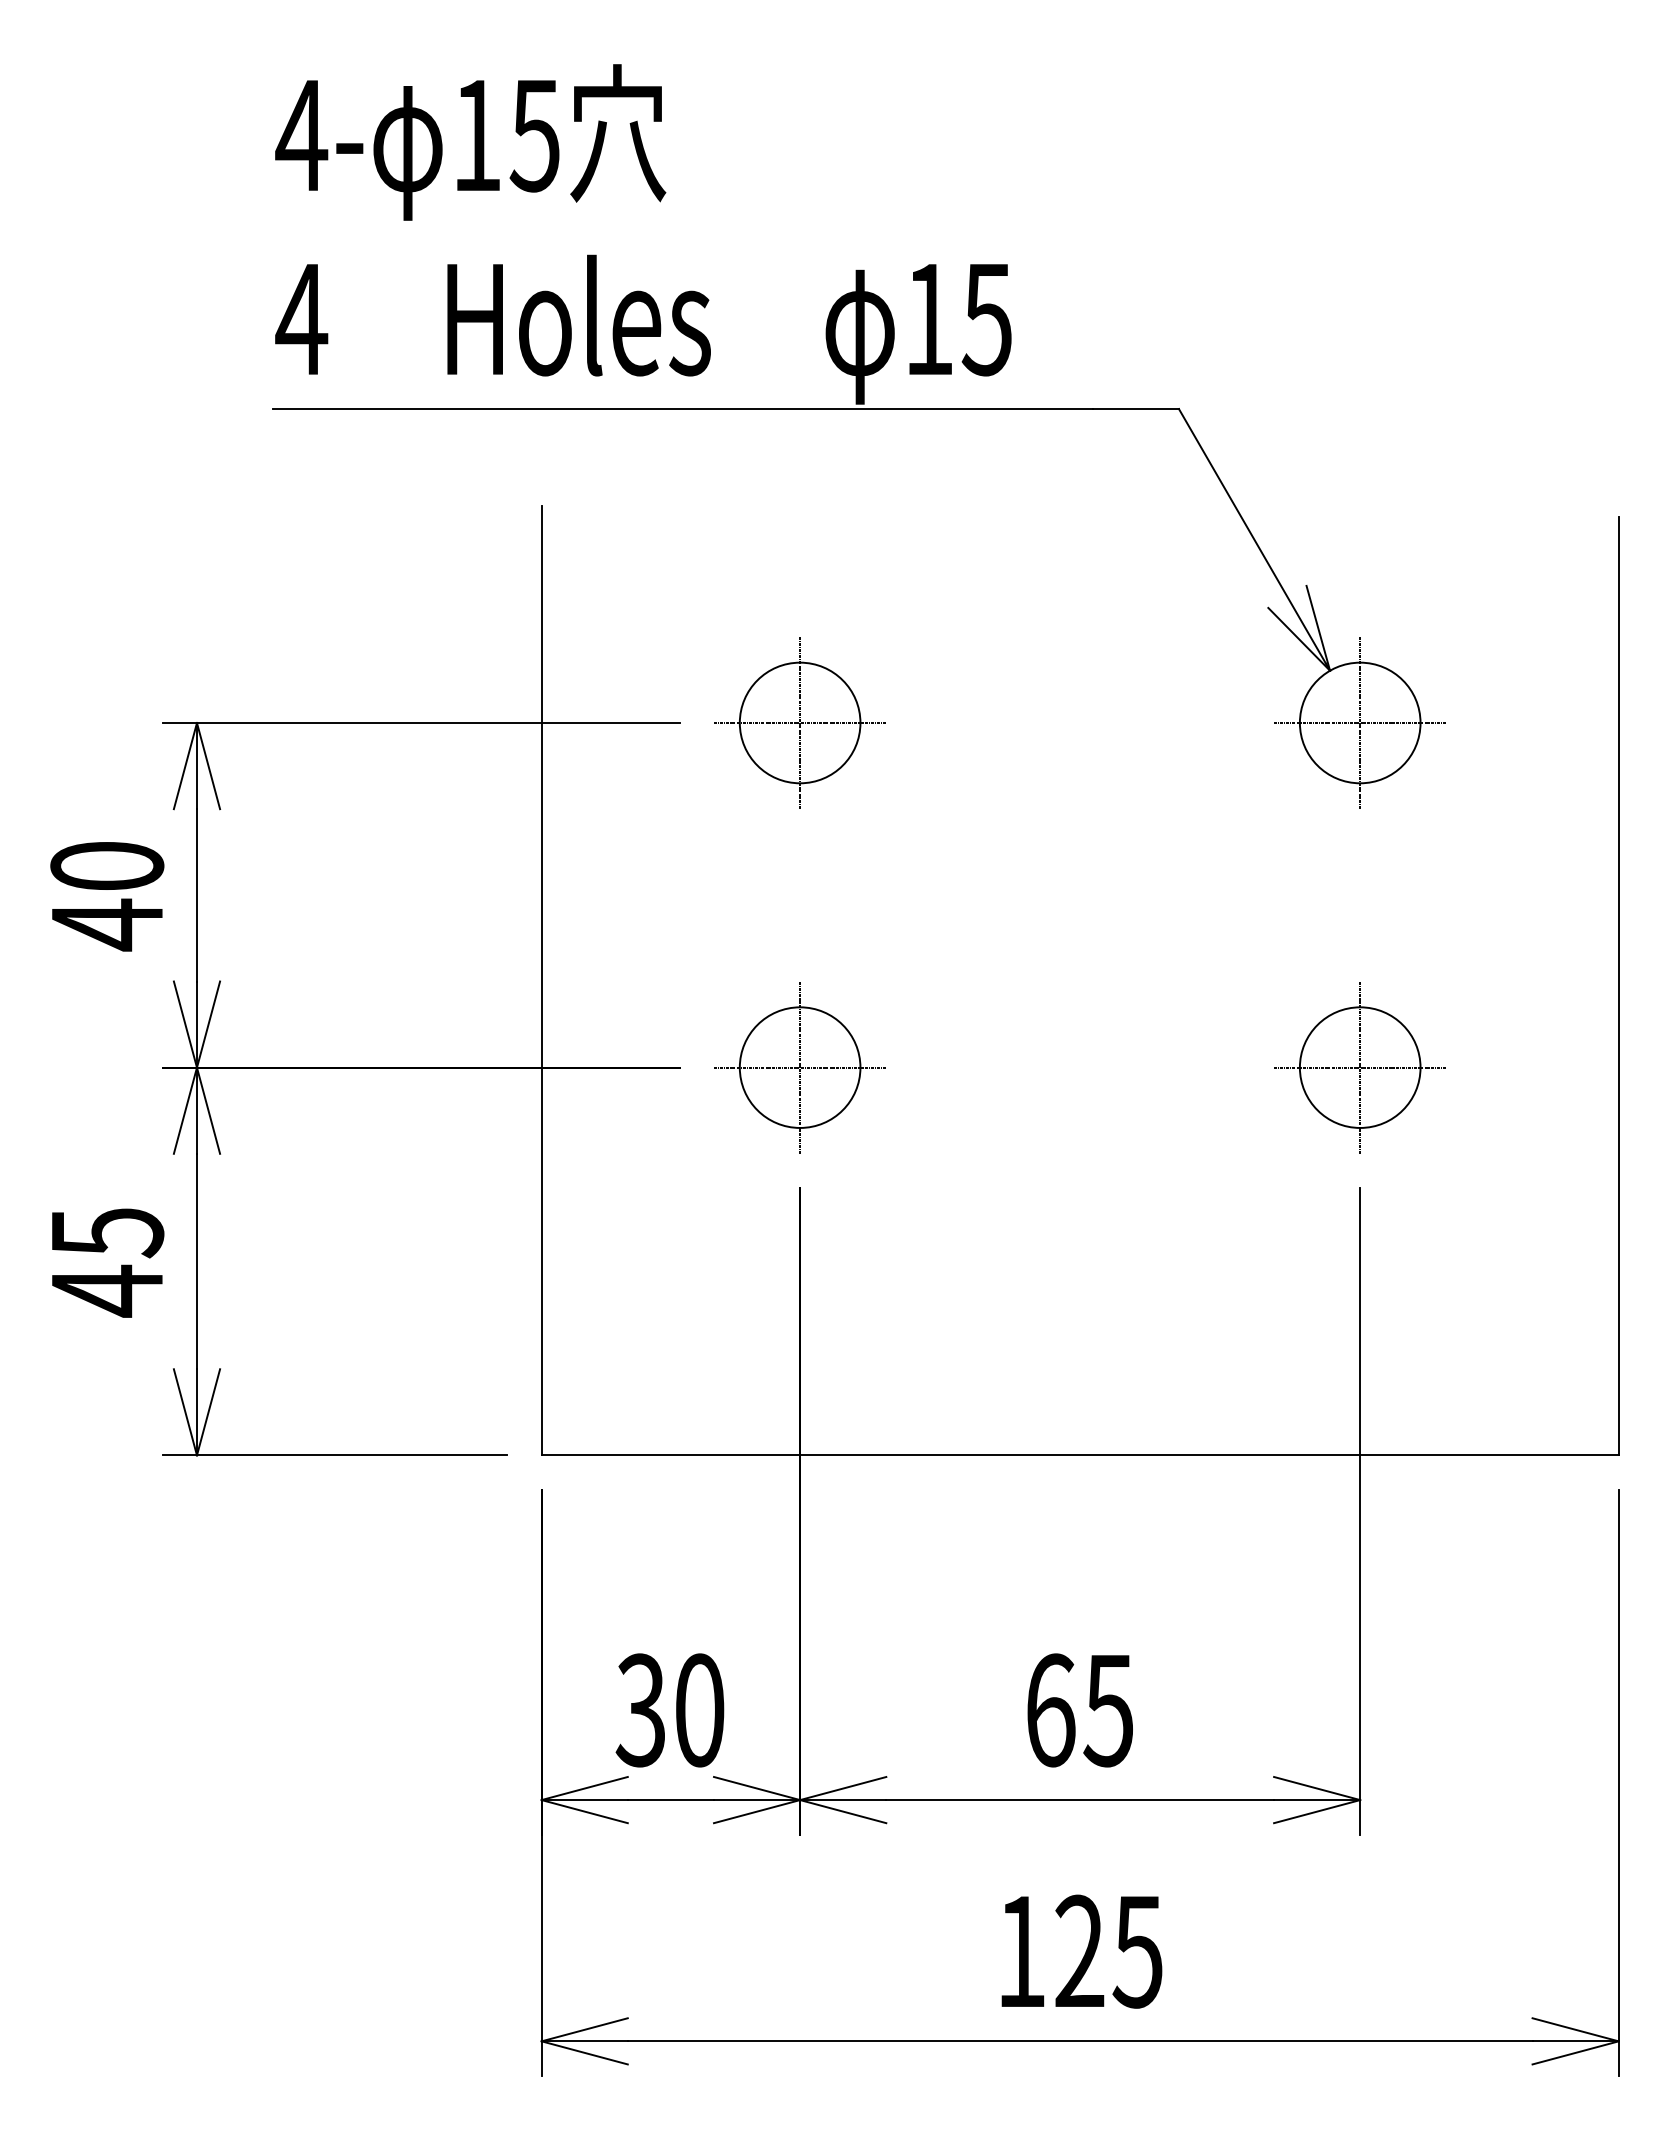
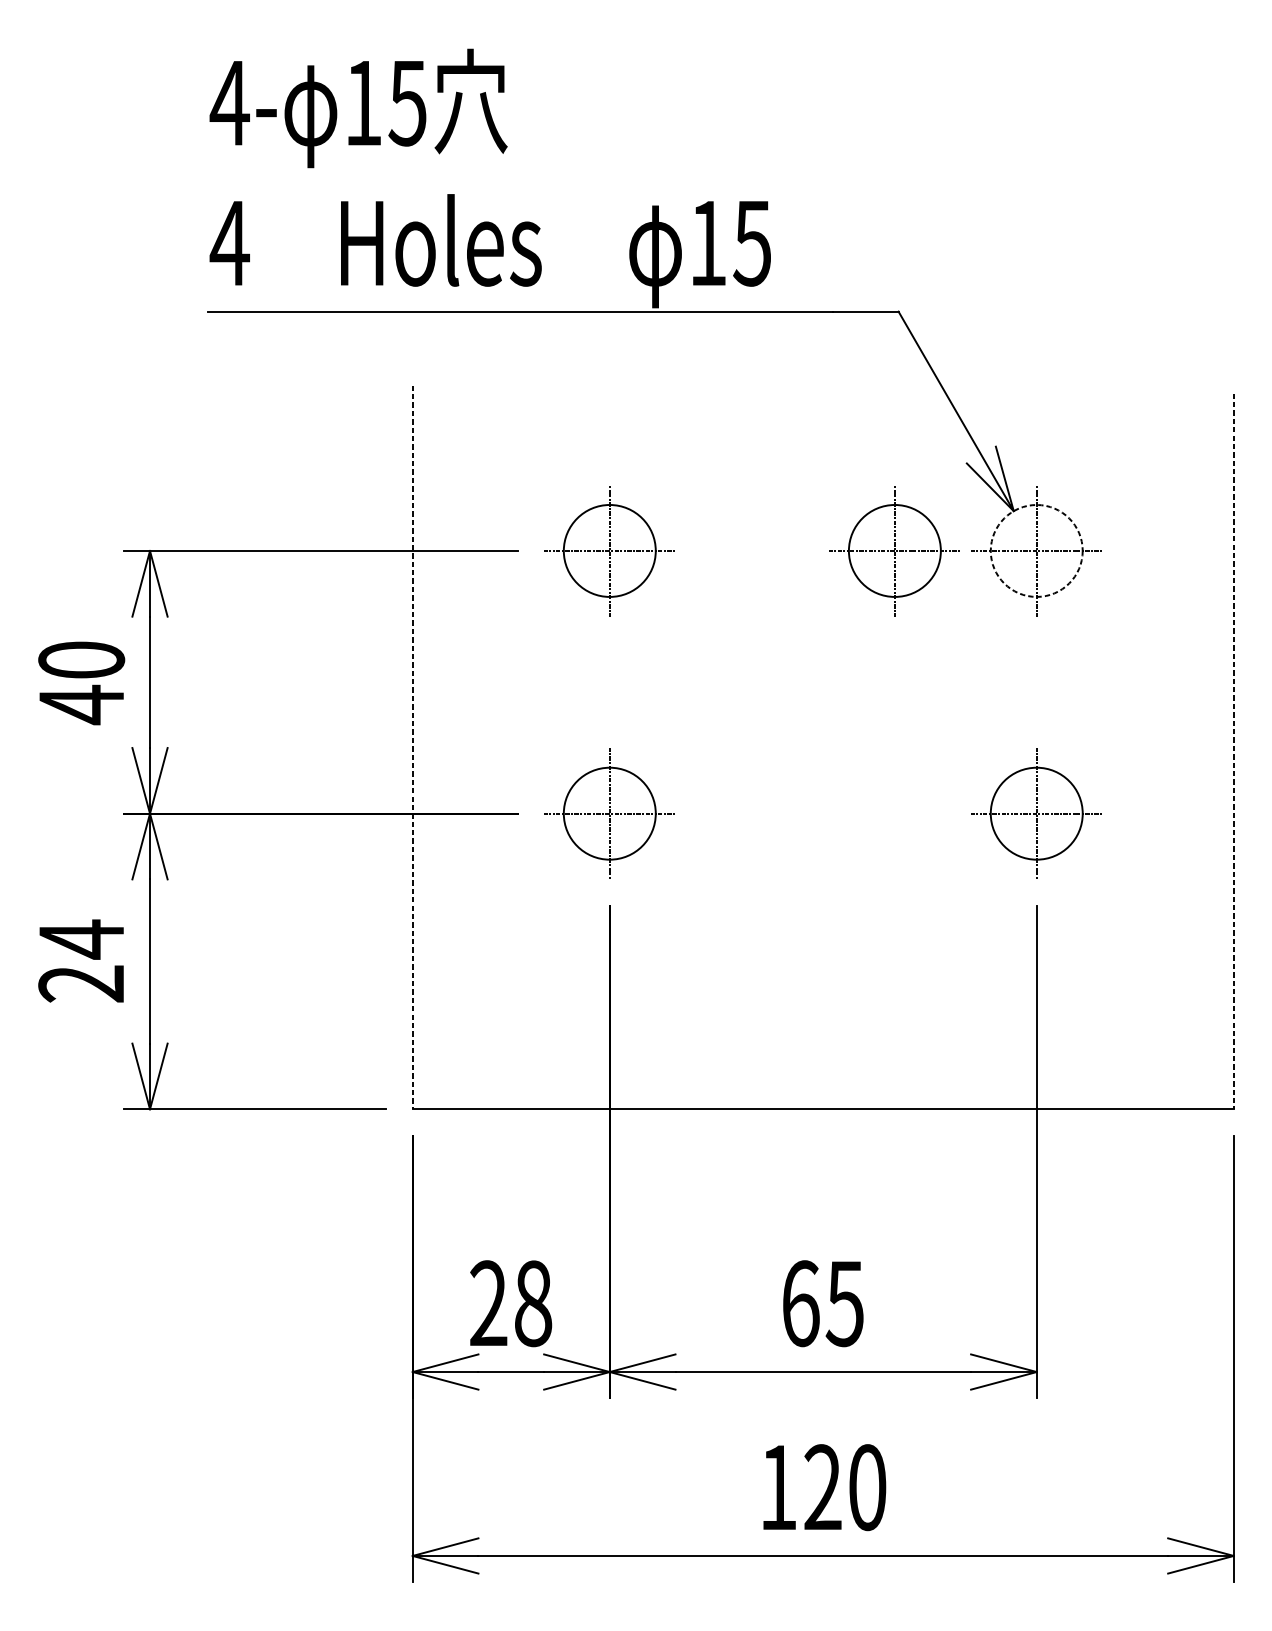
part: (1173, 722) -> (894, 550), added
circle: (1359, 722) -> (1036, 550), solid -> dashed
line: (541, 980) -> (412, 747), solid -> dashed
line: (1618, 986) -> (1233, 751), solid -> dashed
text: (107, 1261) -> (81, 961), 45 -> 24
text: (669, 1710) -> (510, 1303), 30 -> 28
text: (1137, 1951) -> (866, 1487), 125 -> 120

